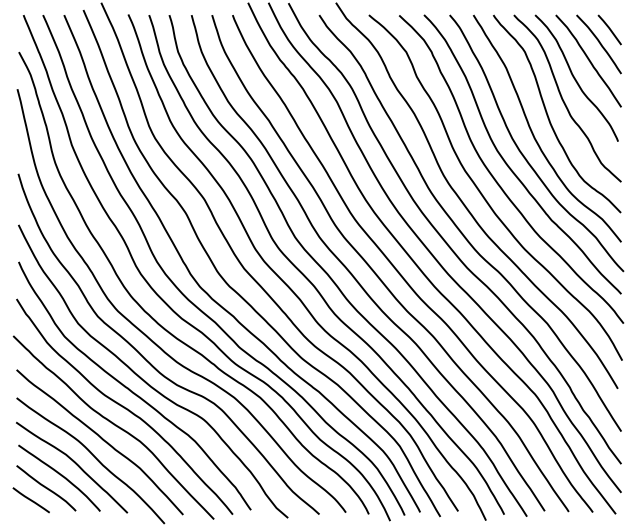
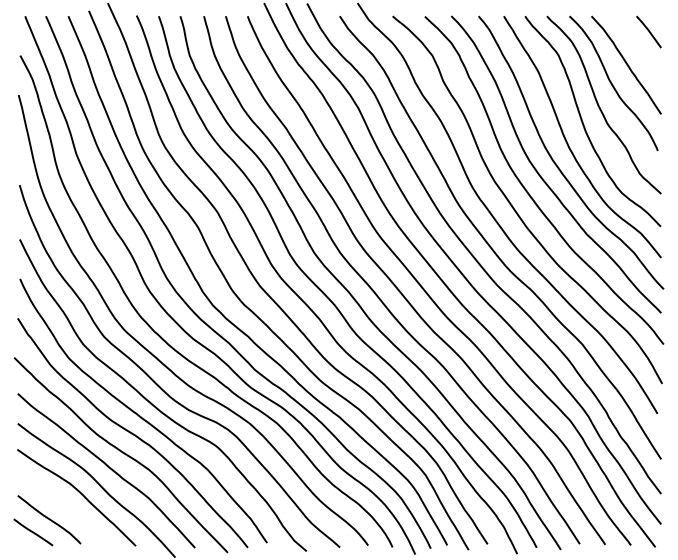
curve: (599, 44) -> (637, 47), removed
curve: (60, 475) -> (64, 506), removed

